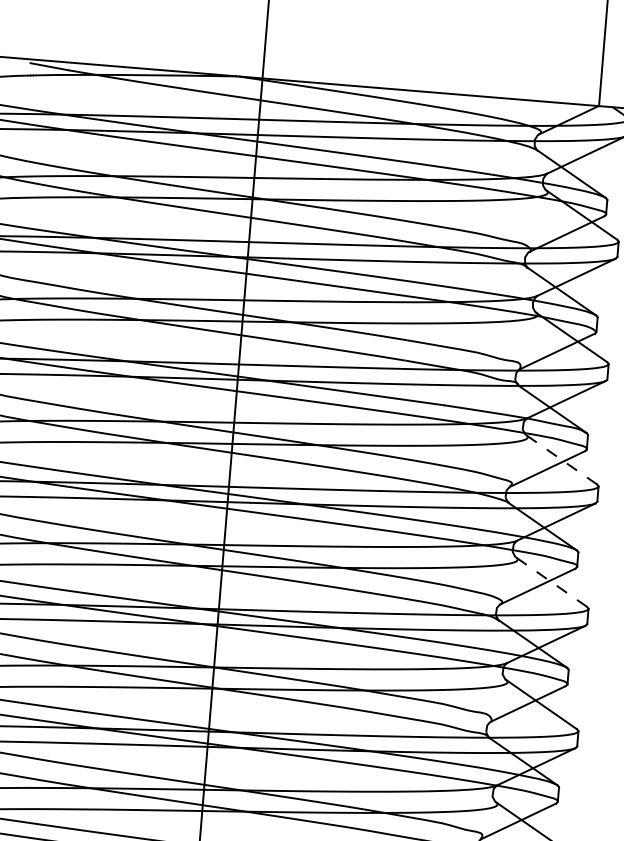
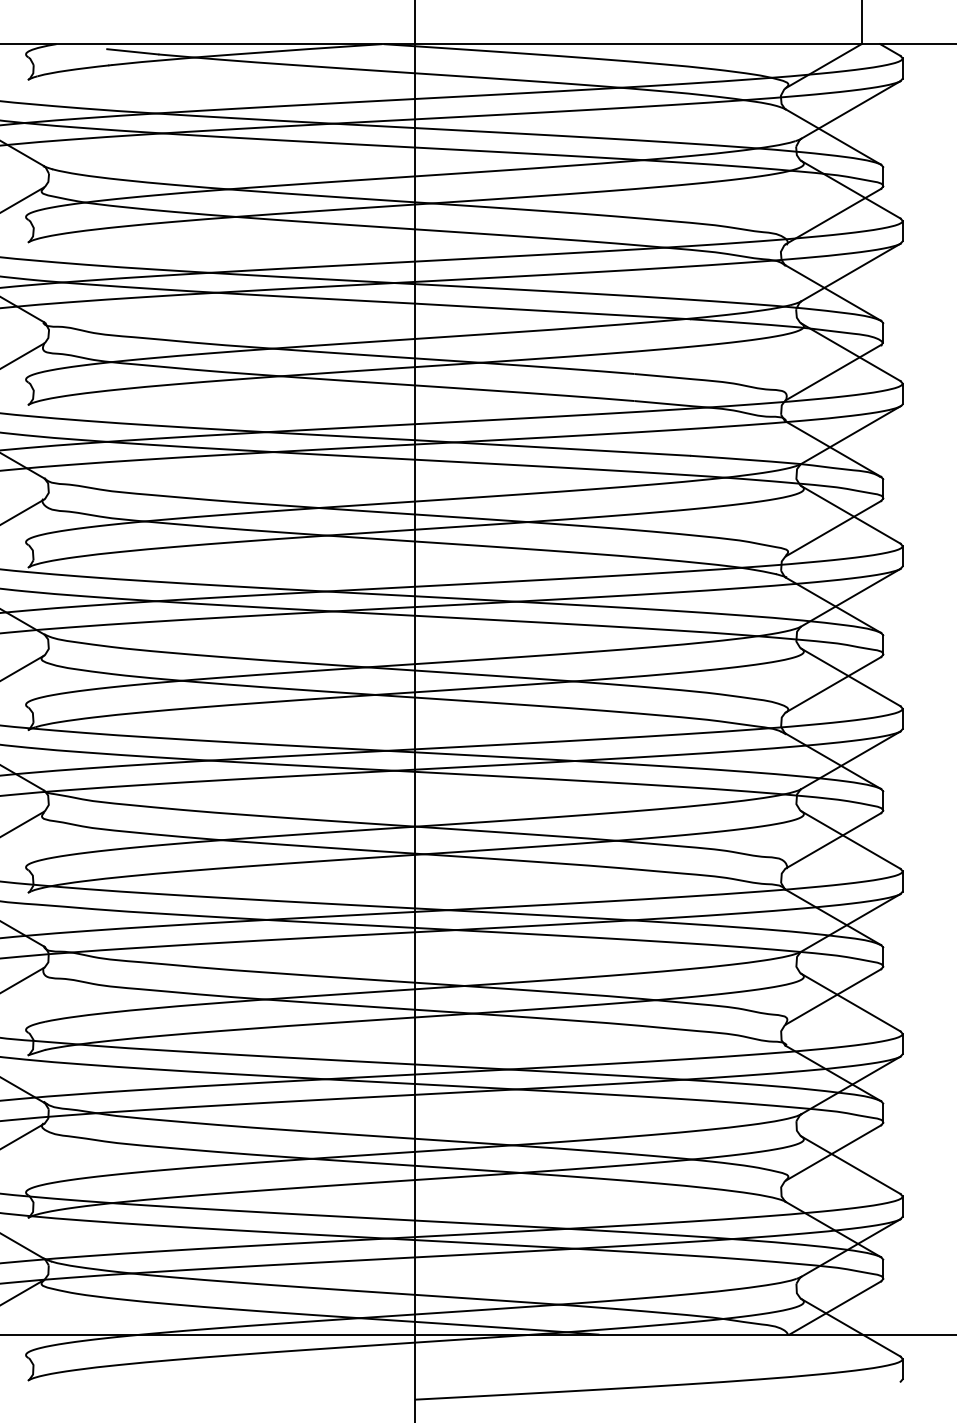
line: (561, 459) -> (850, 514), dashed -> solid
line: (551, 582) -> (850, 677), dashed -> solid

